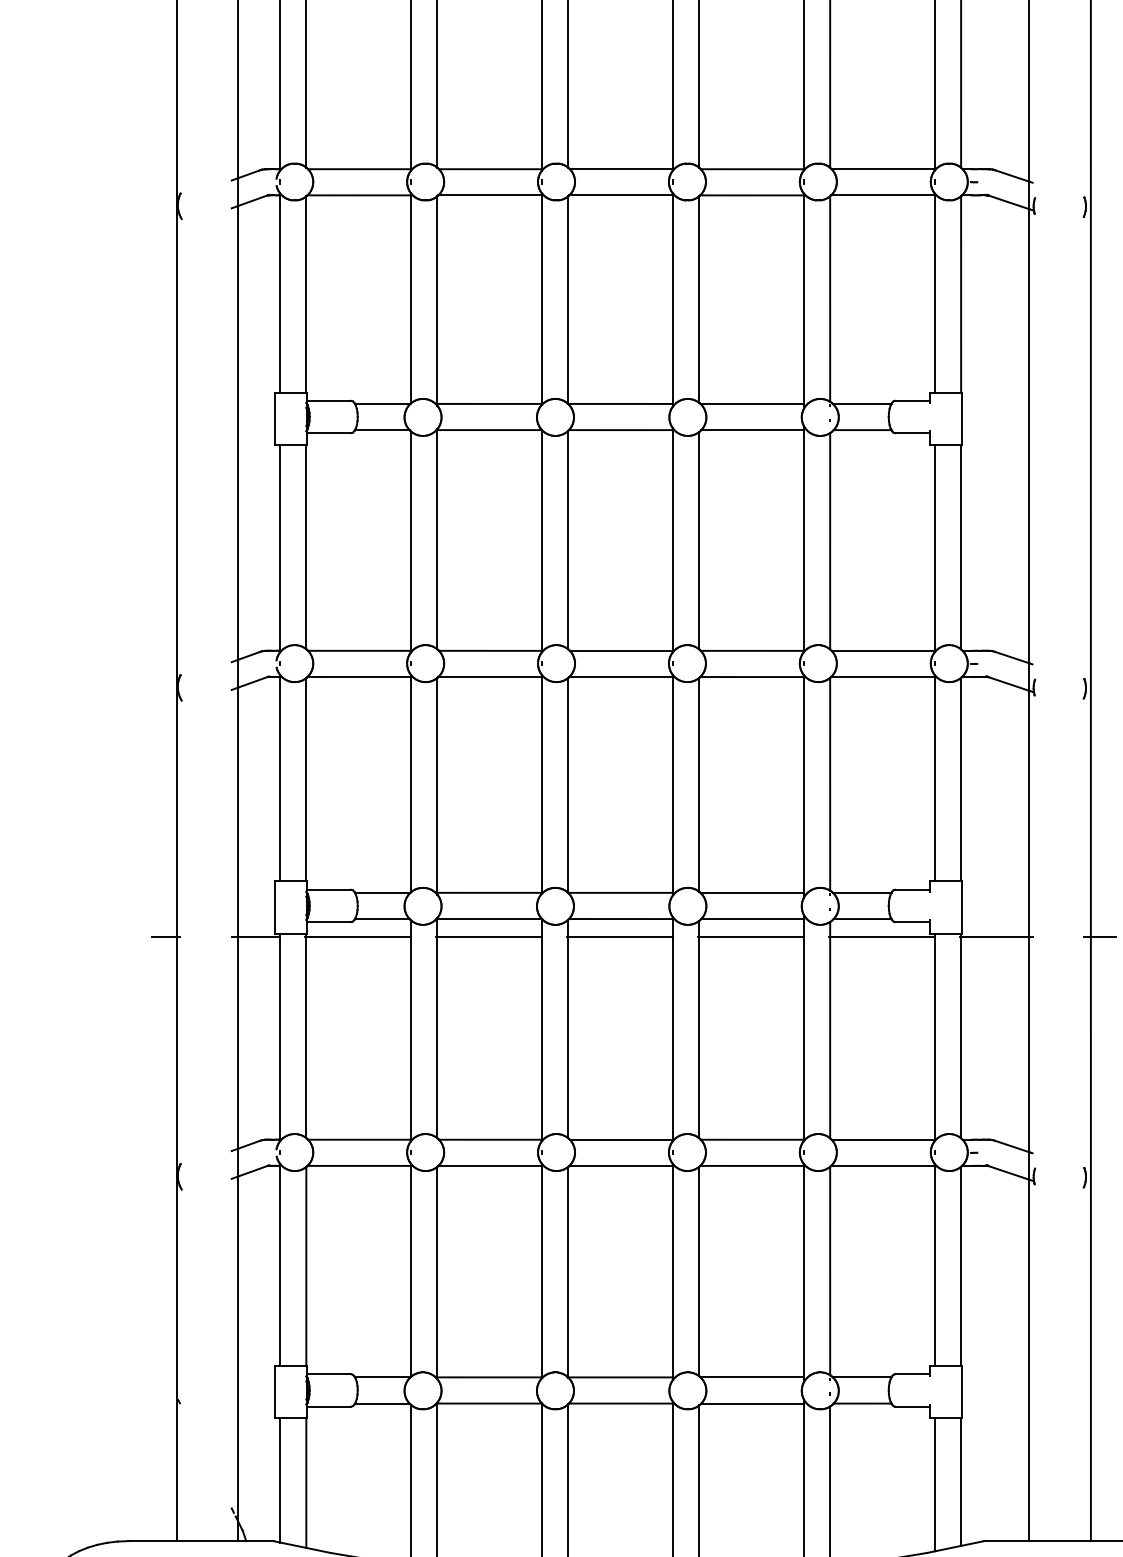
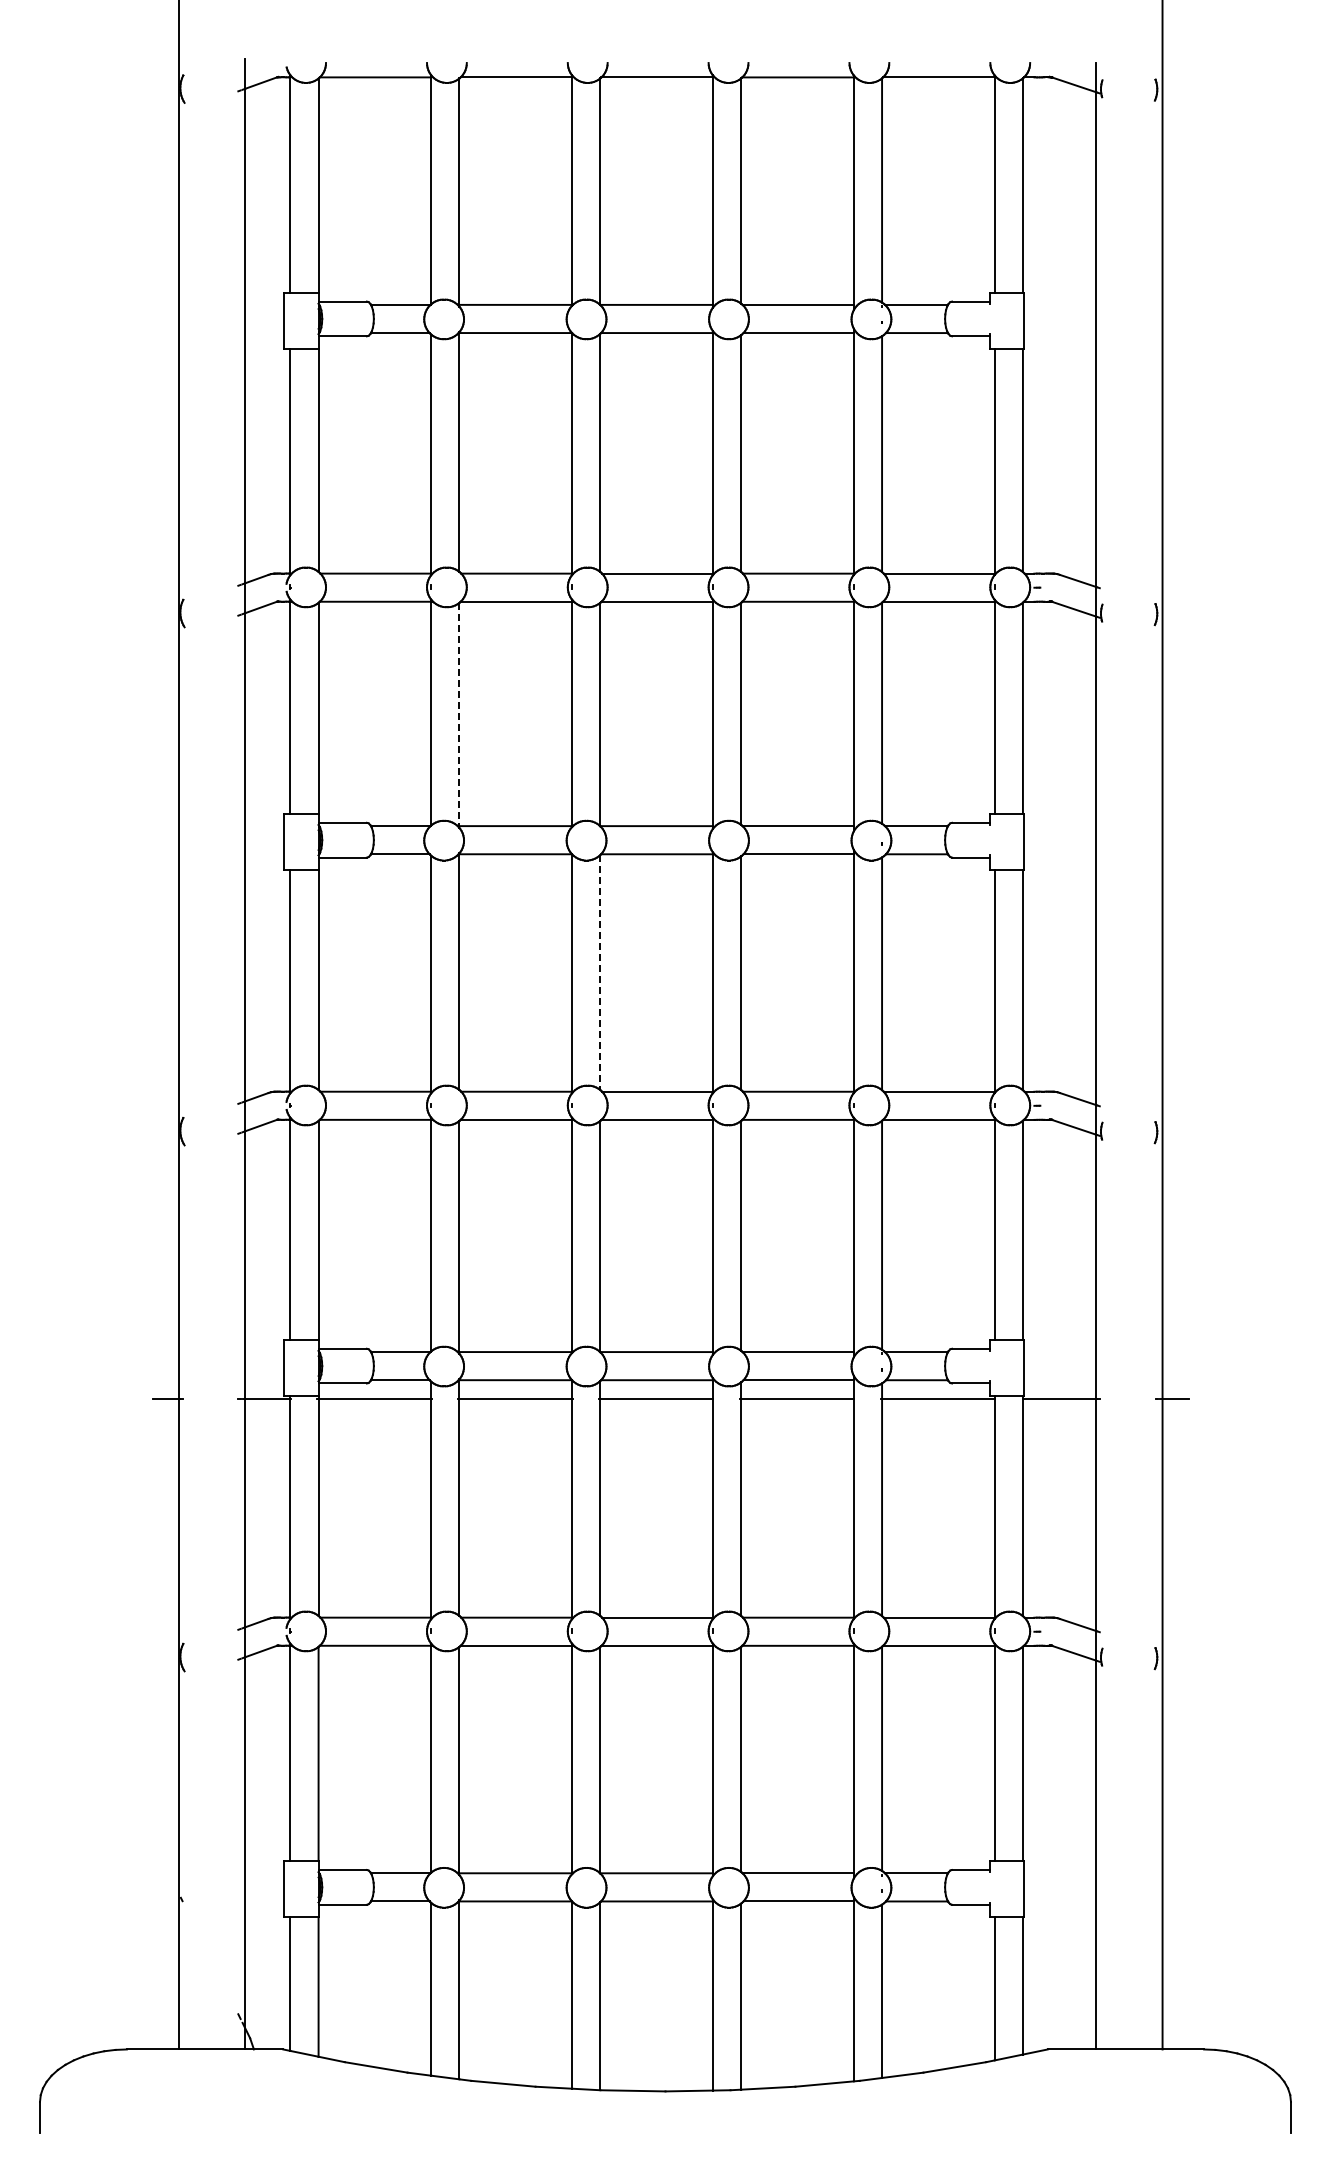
line: (437, 300) -> (459, 714), solid -> dashed
line: (568, 540) -> (600, 972), solid -> dashed

